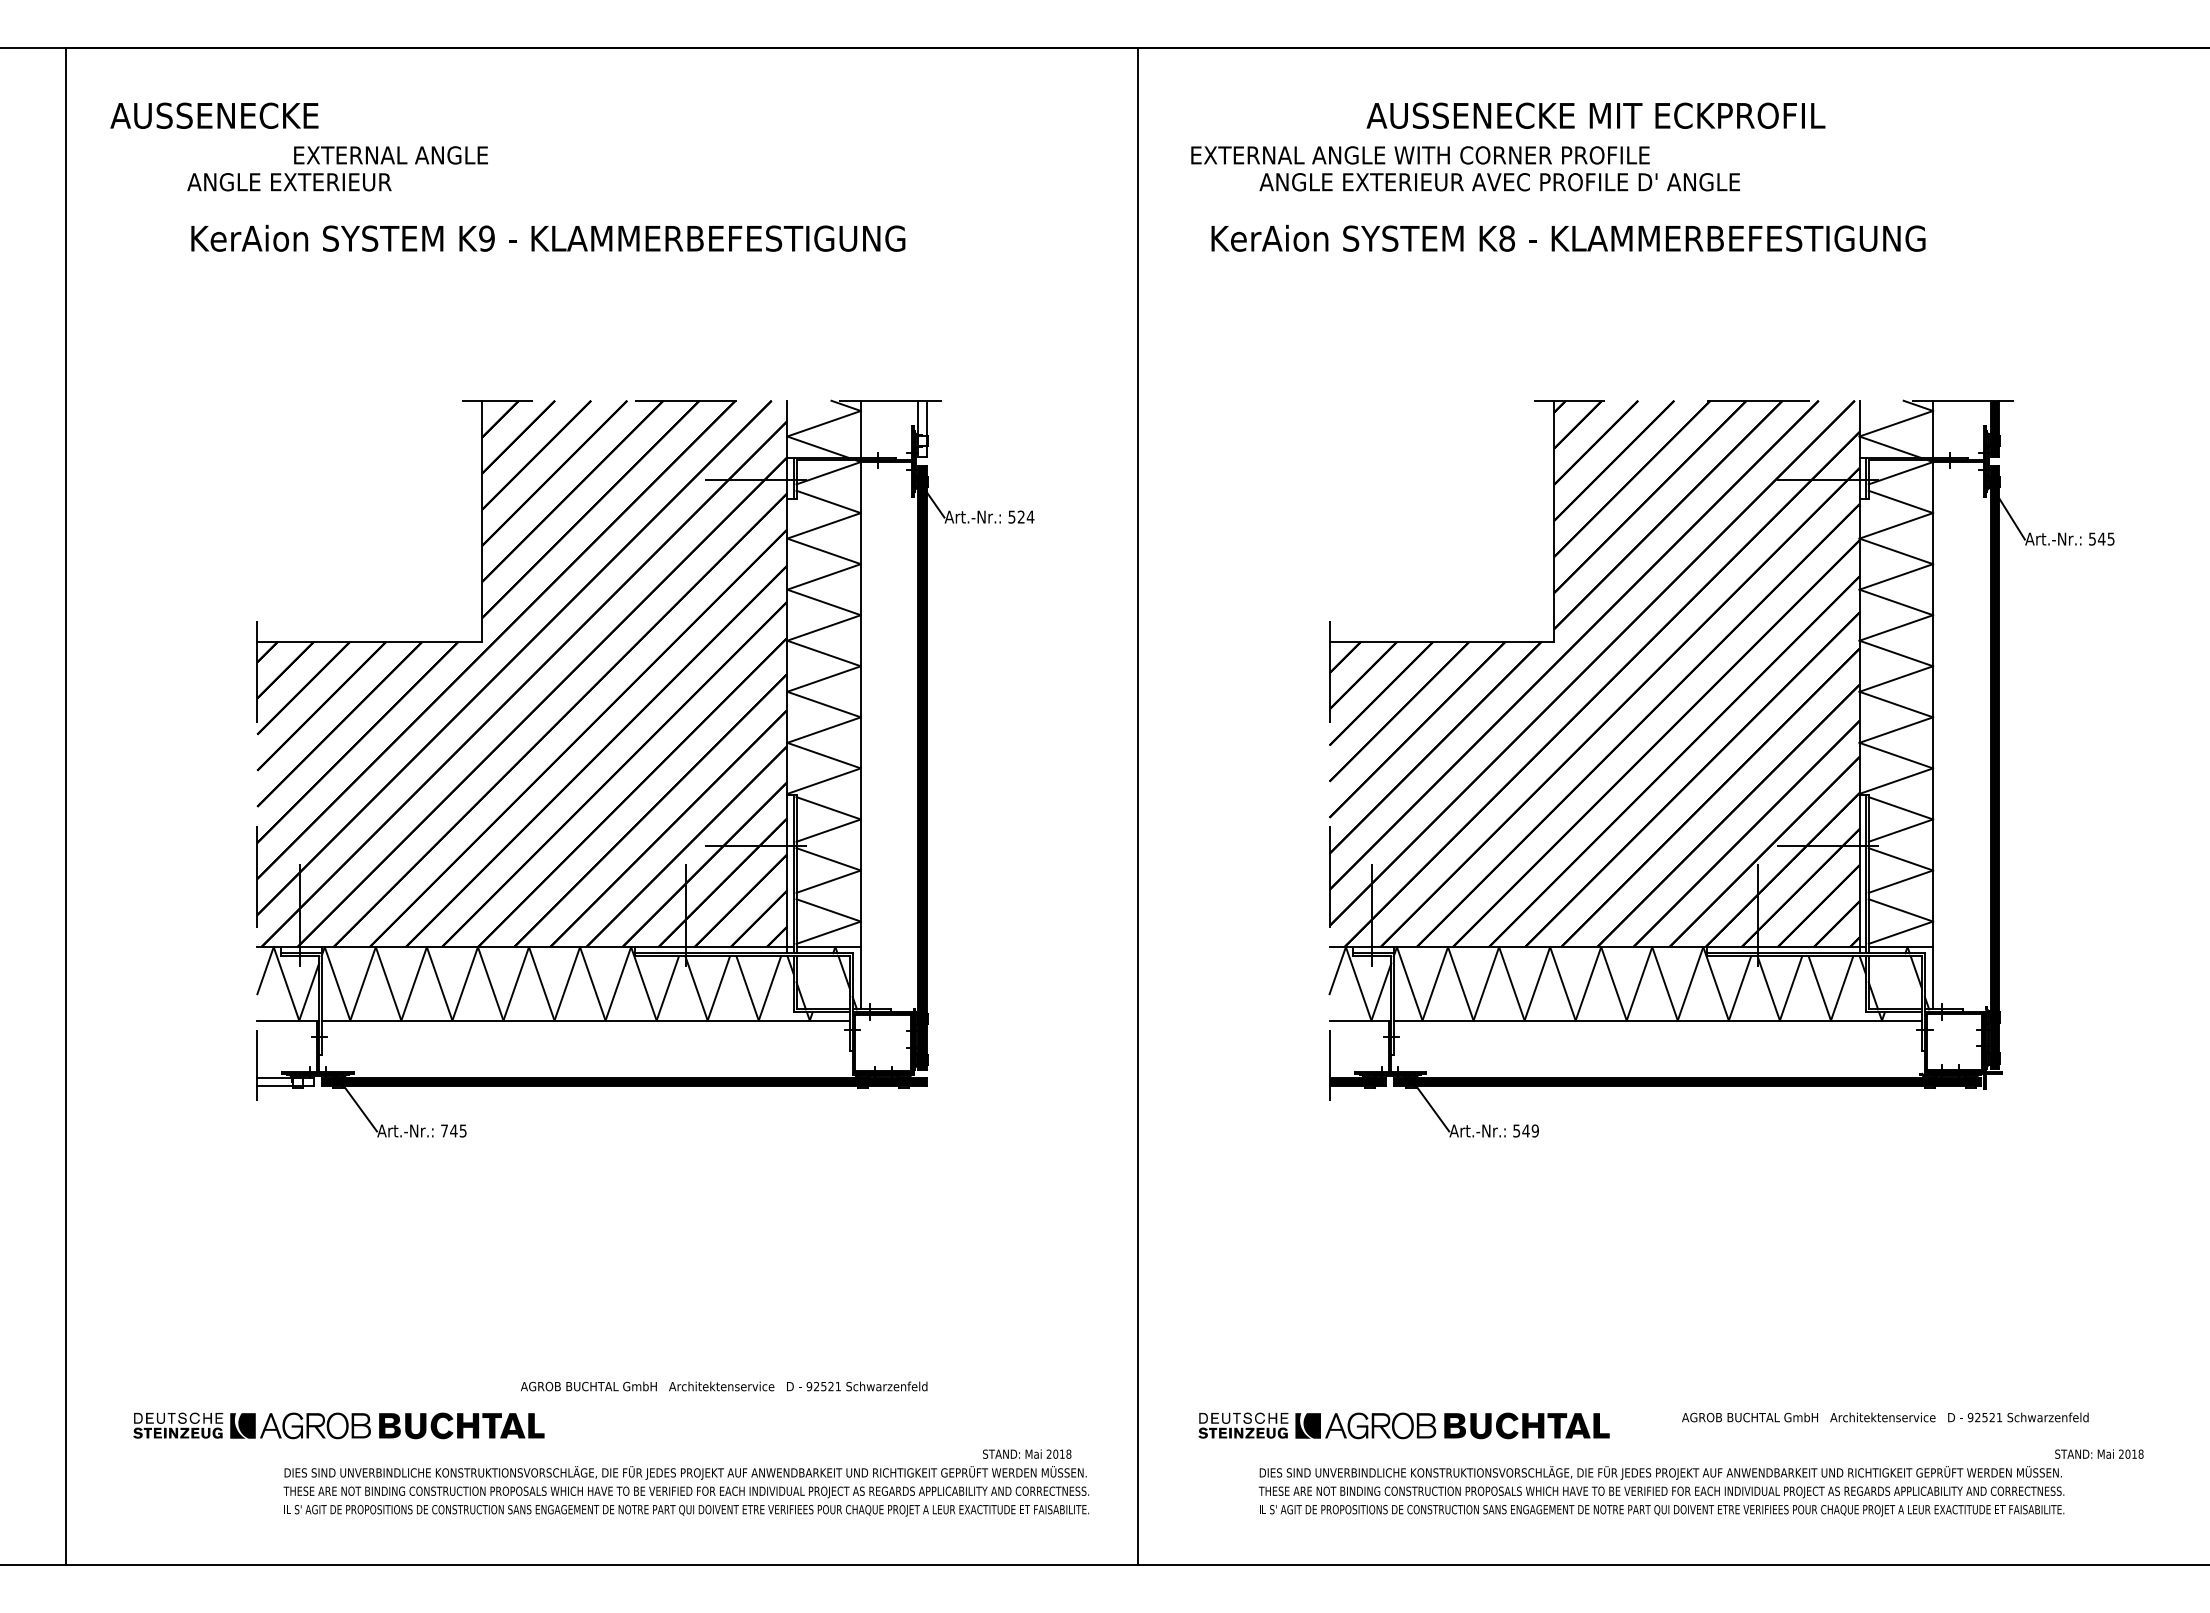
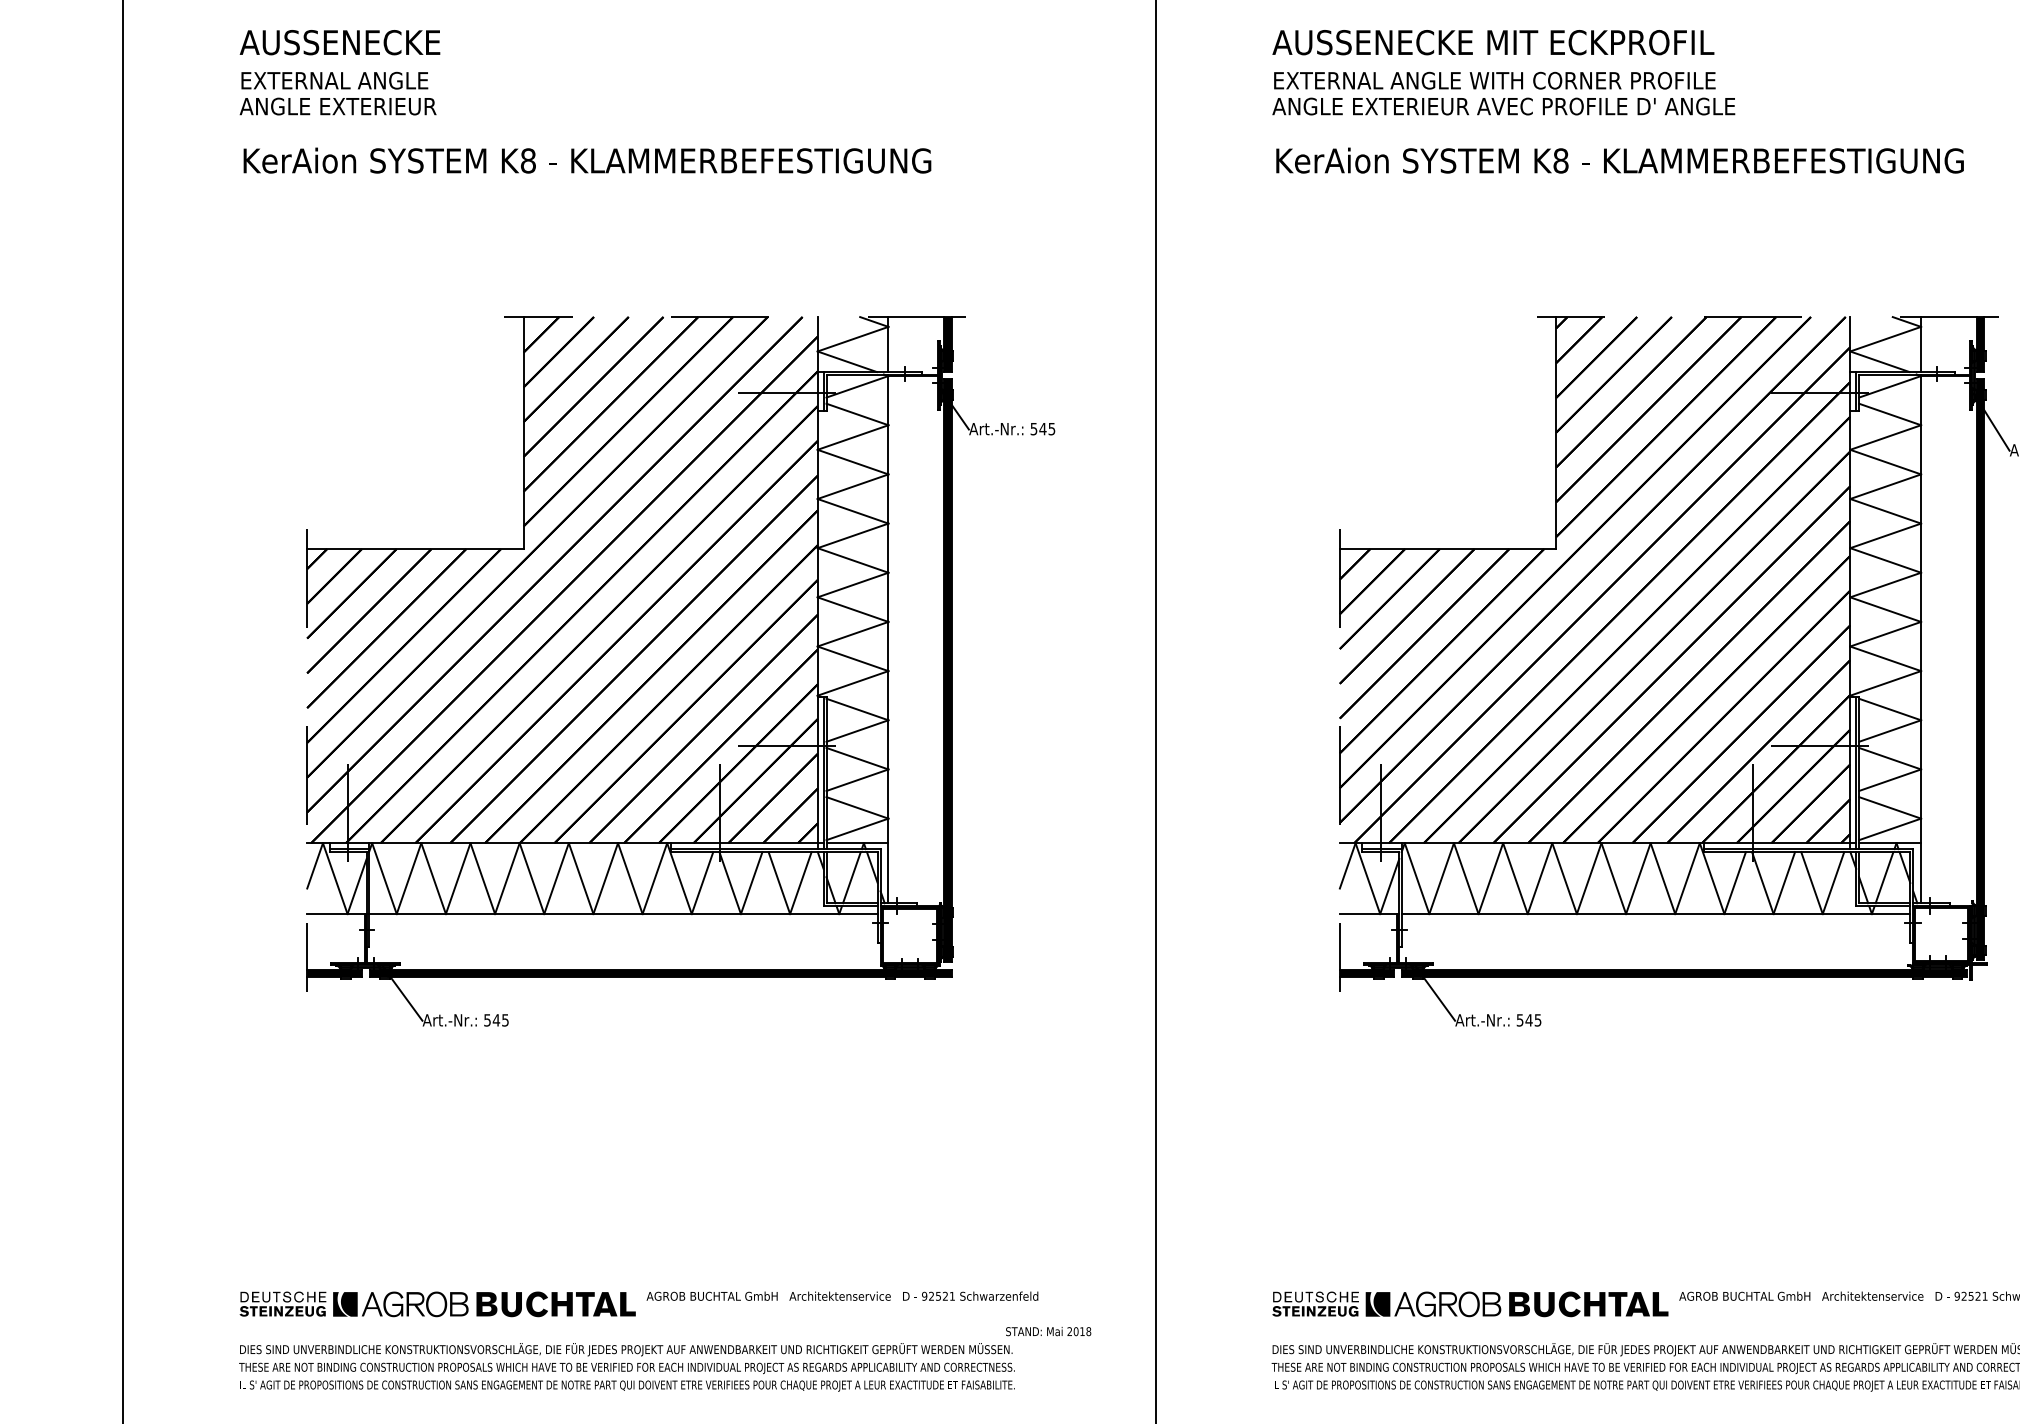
text: (214, 115) -> (340, 42), moved
text: (1595, 115) -> (1492, 42), moved
text: (390, 155) -> (334, 80), moved
text: (1420, 155) -> (1494, 80), moved
text: (1568, 237) -> (1620, 159), moved
text: (486, 238) -> (527, 160), K9 -> K8
fill: (922, 428) -> (947, 343), added
text: (1025, 516) -> (1047, 428), 524 -> 545
line: (822, 982) -> (851, 877), added
line: (1894, 982) -> (1883, 877), added
fill: (285, 1082) -> (334, 973), added
text: (444, 1130) -> (487, 1019), 745 -> 545
text: (1534, 1130) -> (1537, 1019), 549 -> 545
text: (723, 1386) -> (841, 1296), moved
part: (338, 1425) -> (437, 1303), moved
part: (1403, 1425) -> (1469, 1303), moved
text: (686, 1491) -> (627, 1367), moved

